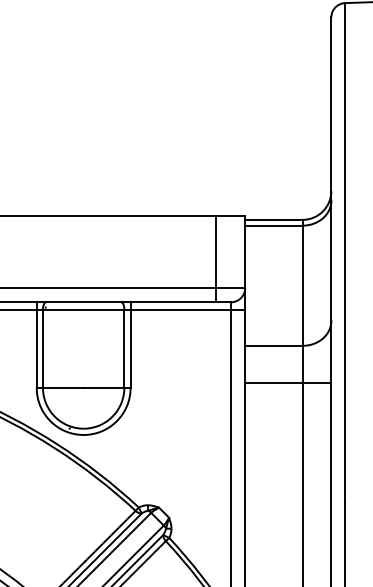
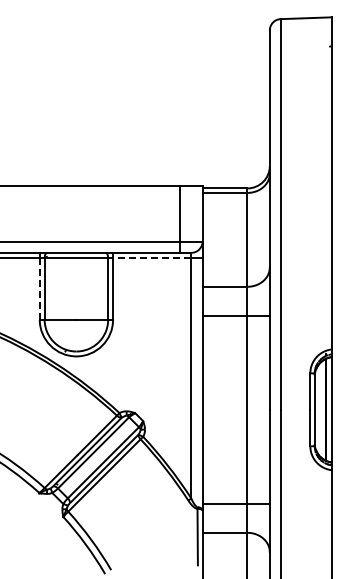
line: (179, 309) -> (151, 258), solid -> dashed
line: (36, 349) -> (39, 289), solid -> dashed

